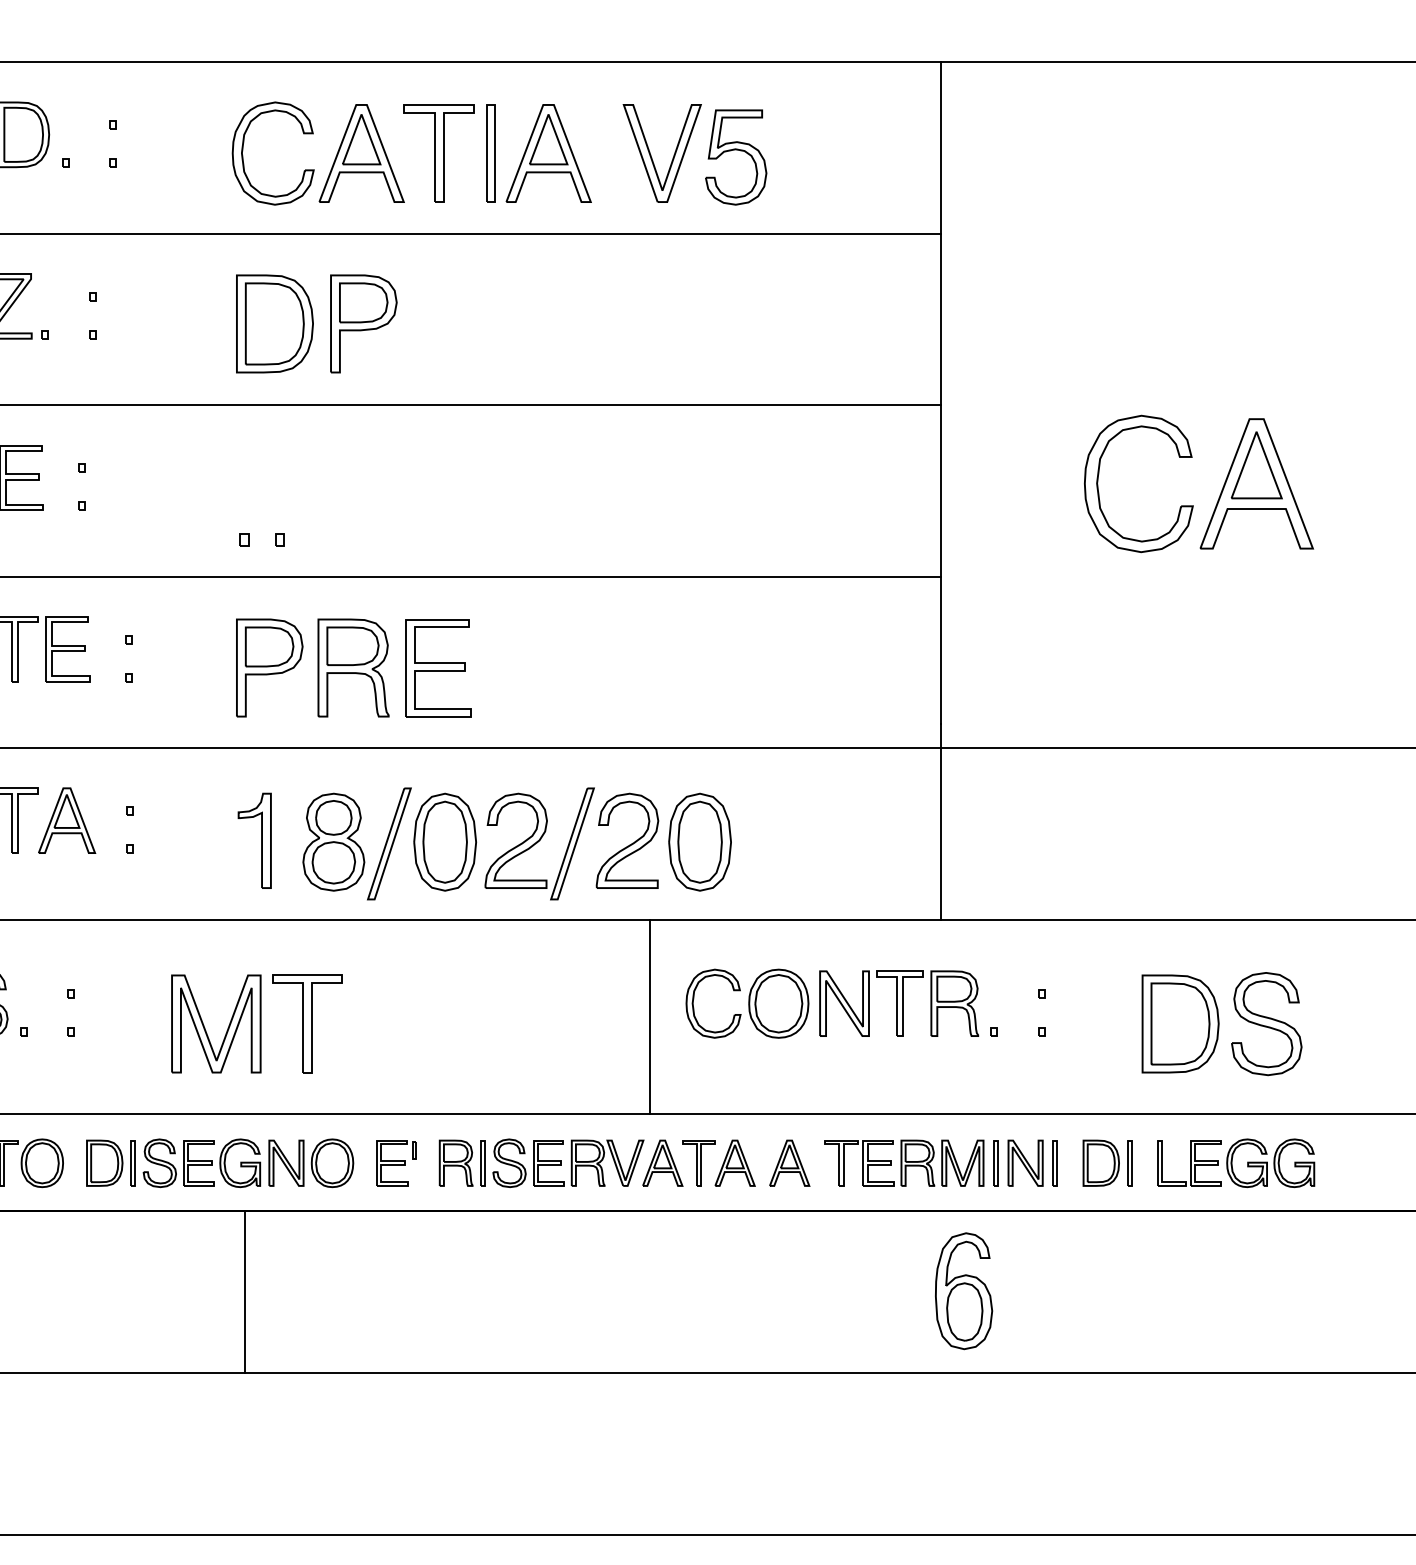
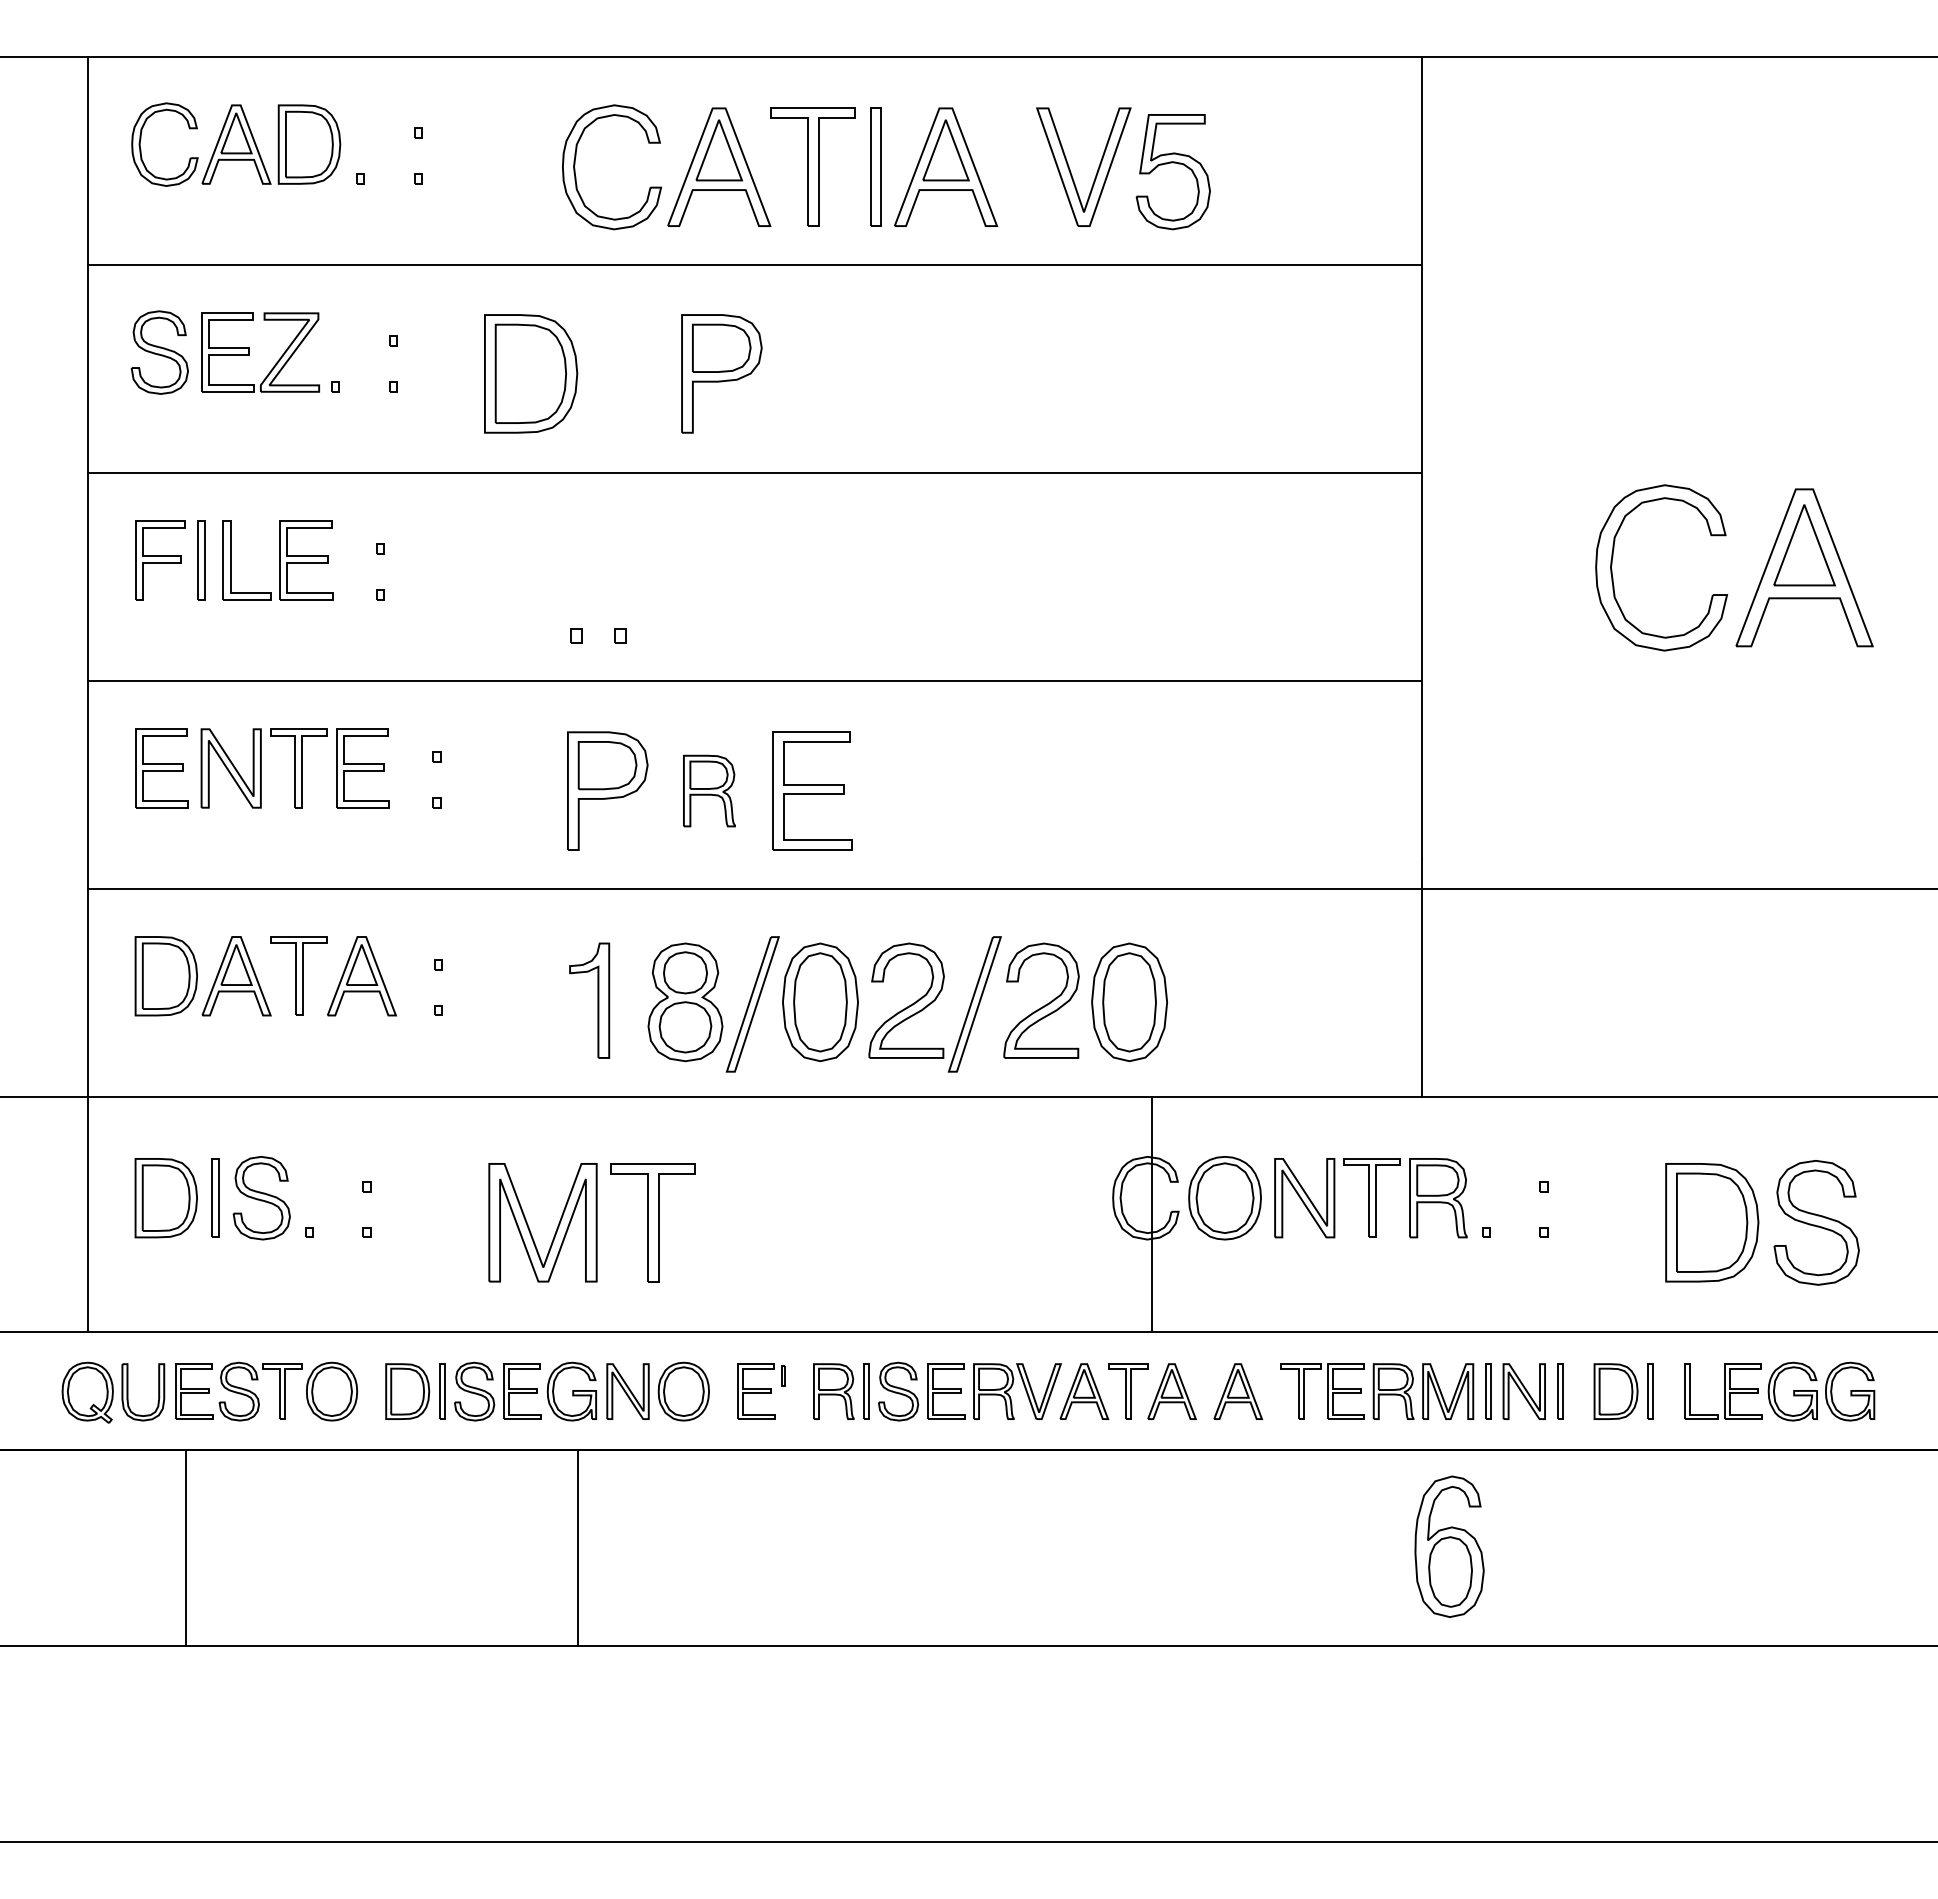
part: (275, 323) -> (531, 373), moved
part: (353, 667) -> (709, 790), size x0.6
line: (649, 1017) -> (1151, 1214), moved

